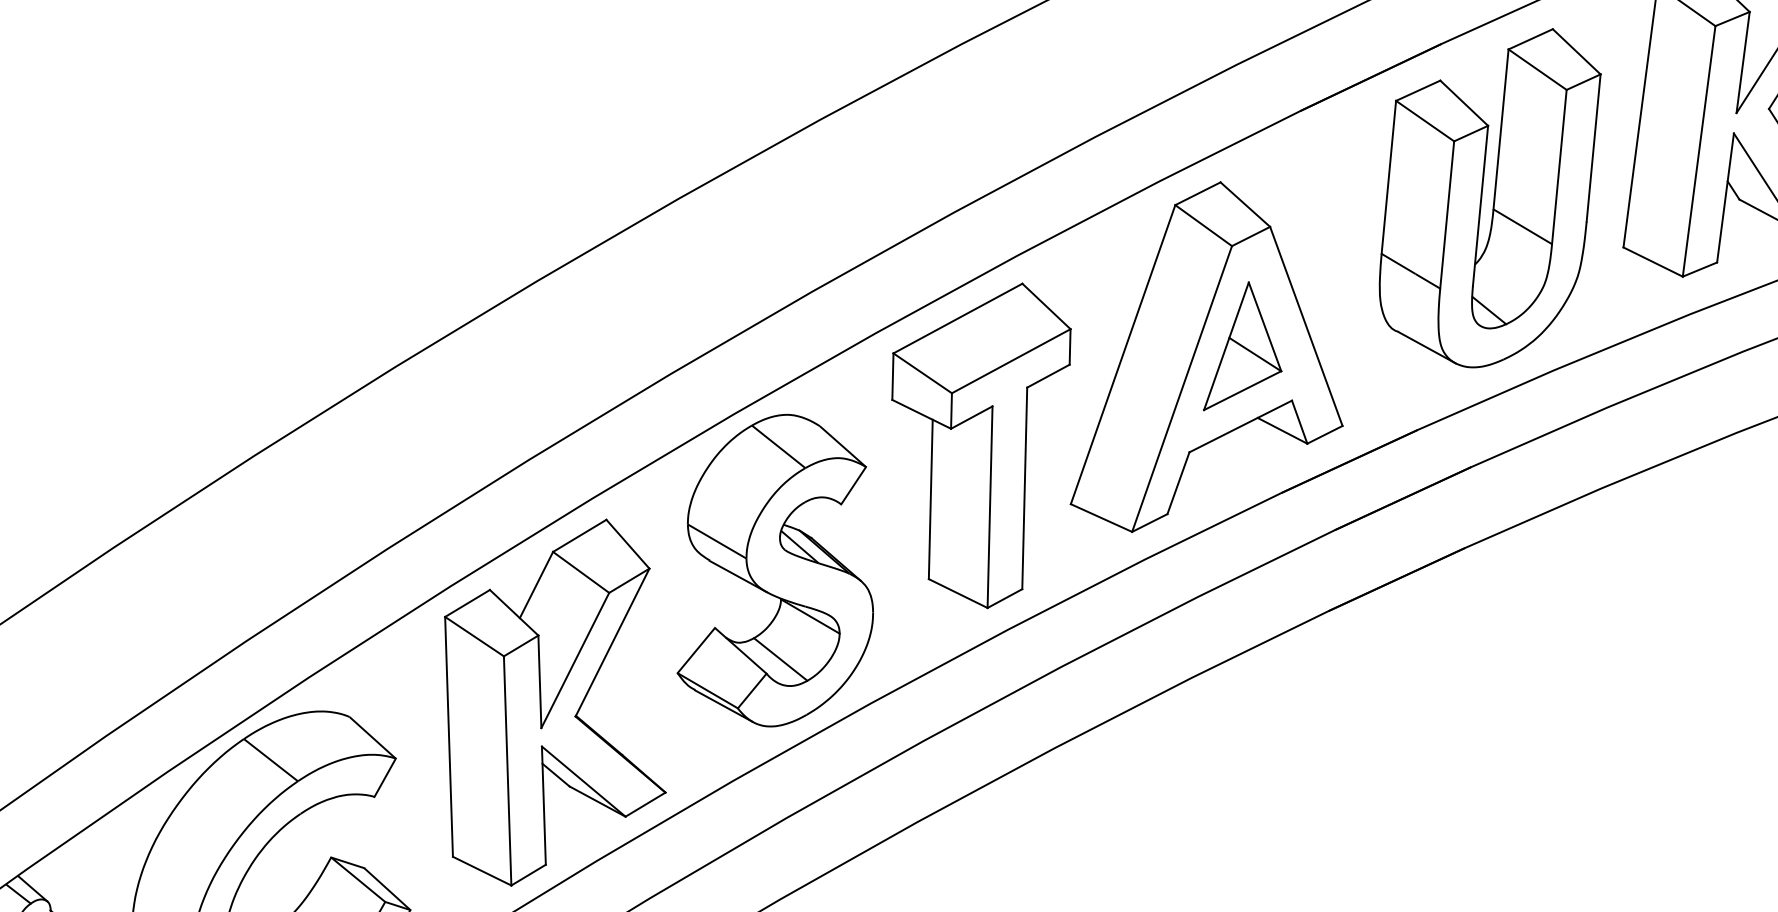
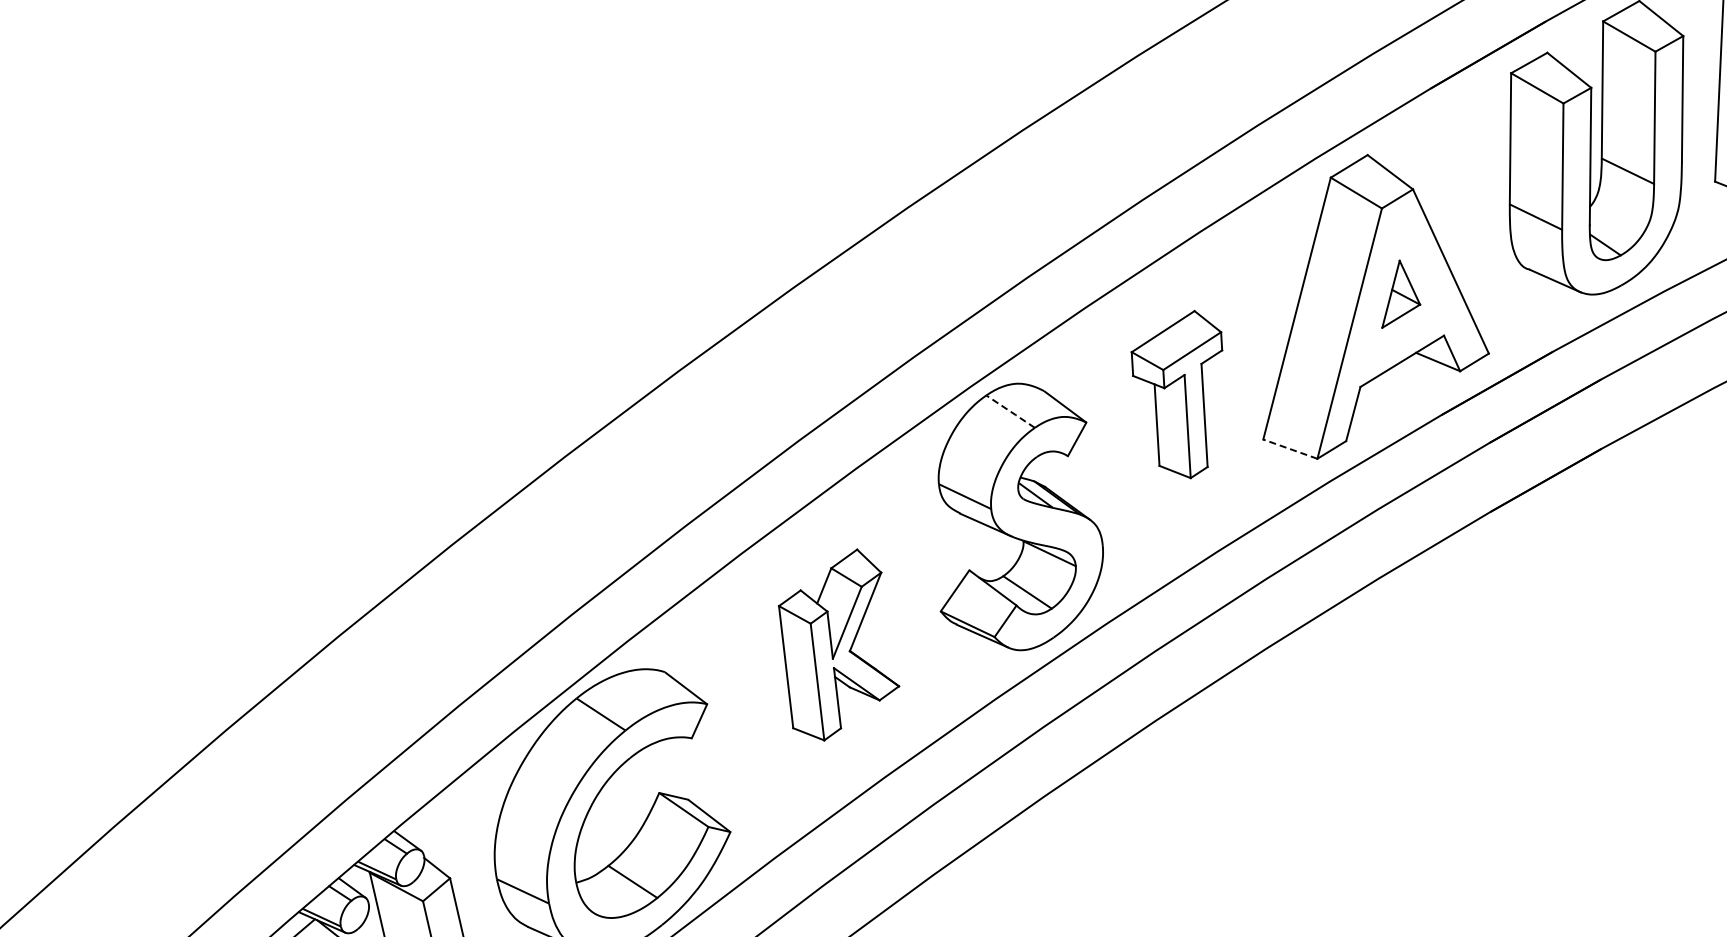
part: (1245, 348) -> (1400, 294), size x0.6
part: (973, 443) -> (1176, 394), size x0.6
line: (778, 446) -> (1010, 411), solid -> dashed
line: (1101, 518) -> (1290, 449), solid -> dashed
part: (554, 701) -> (838, 644), size x0.6

